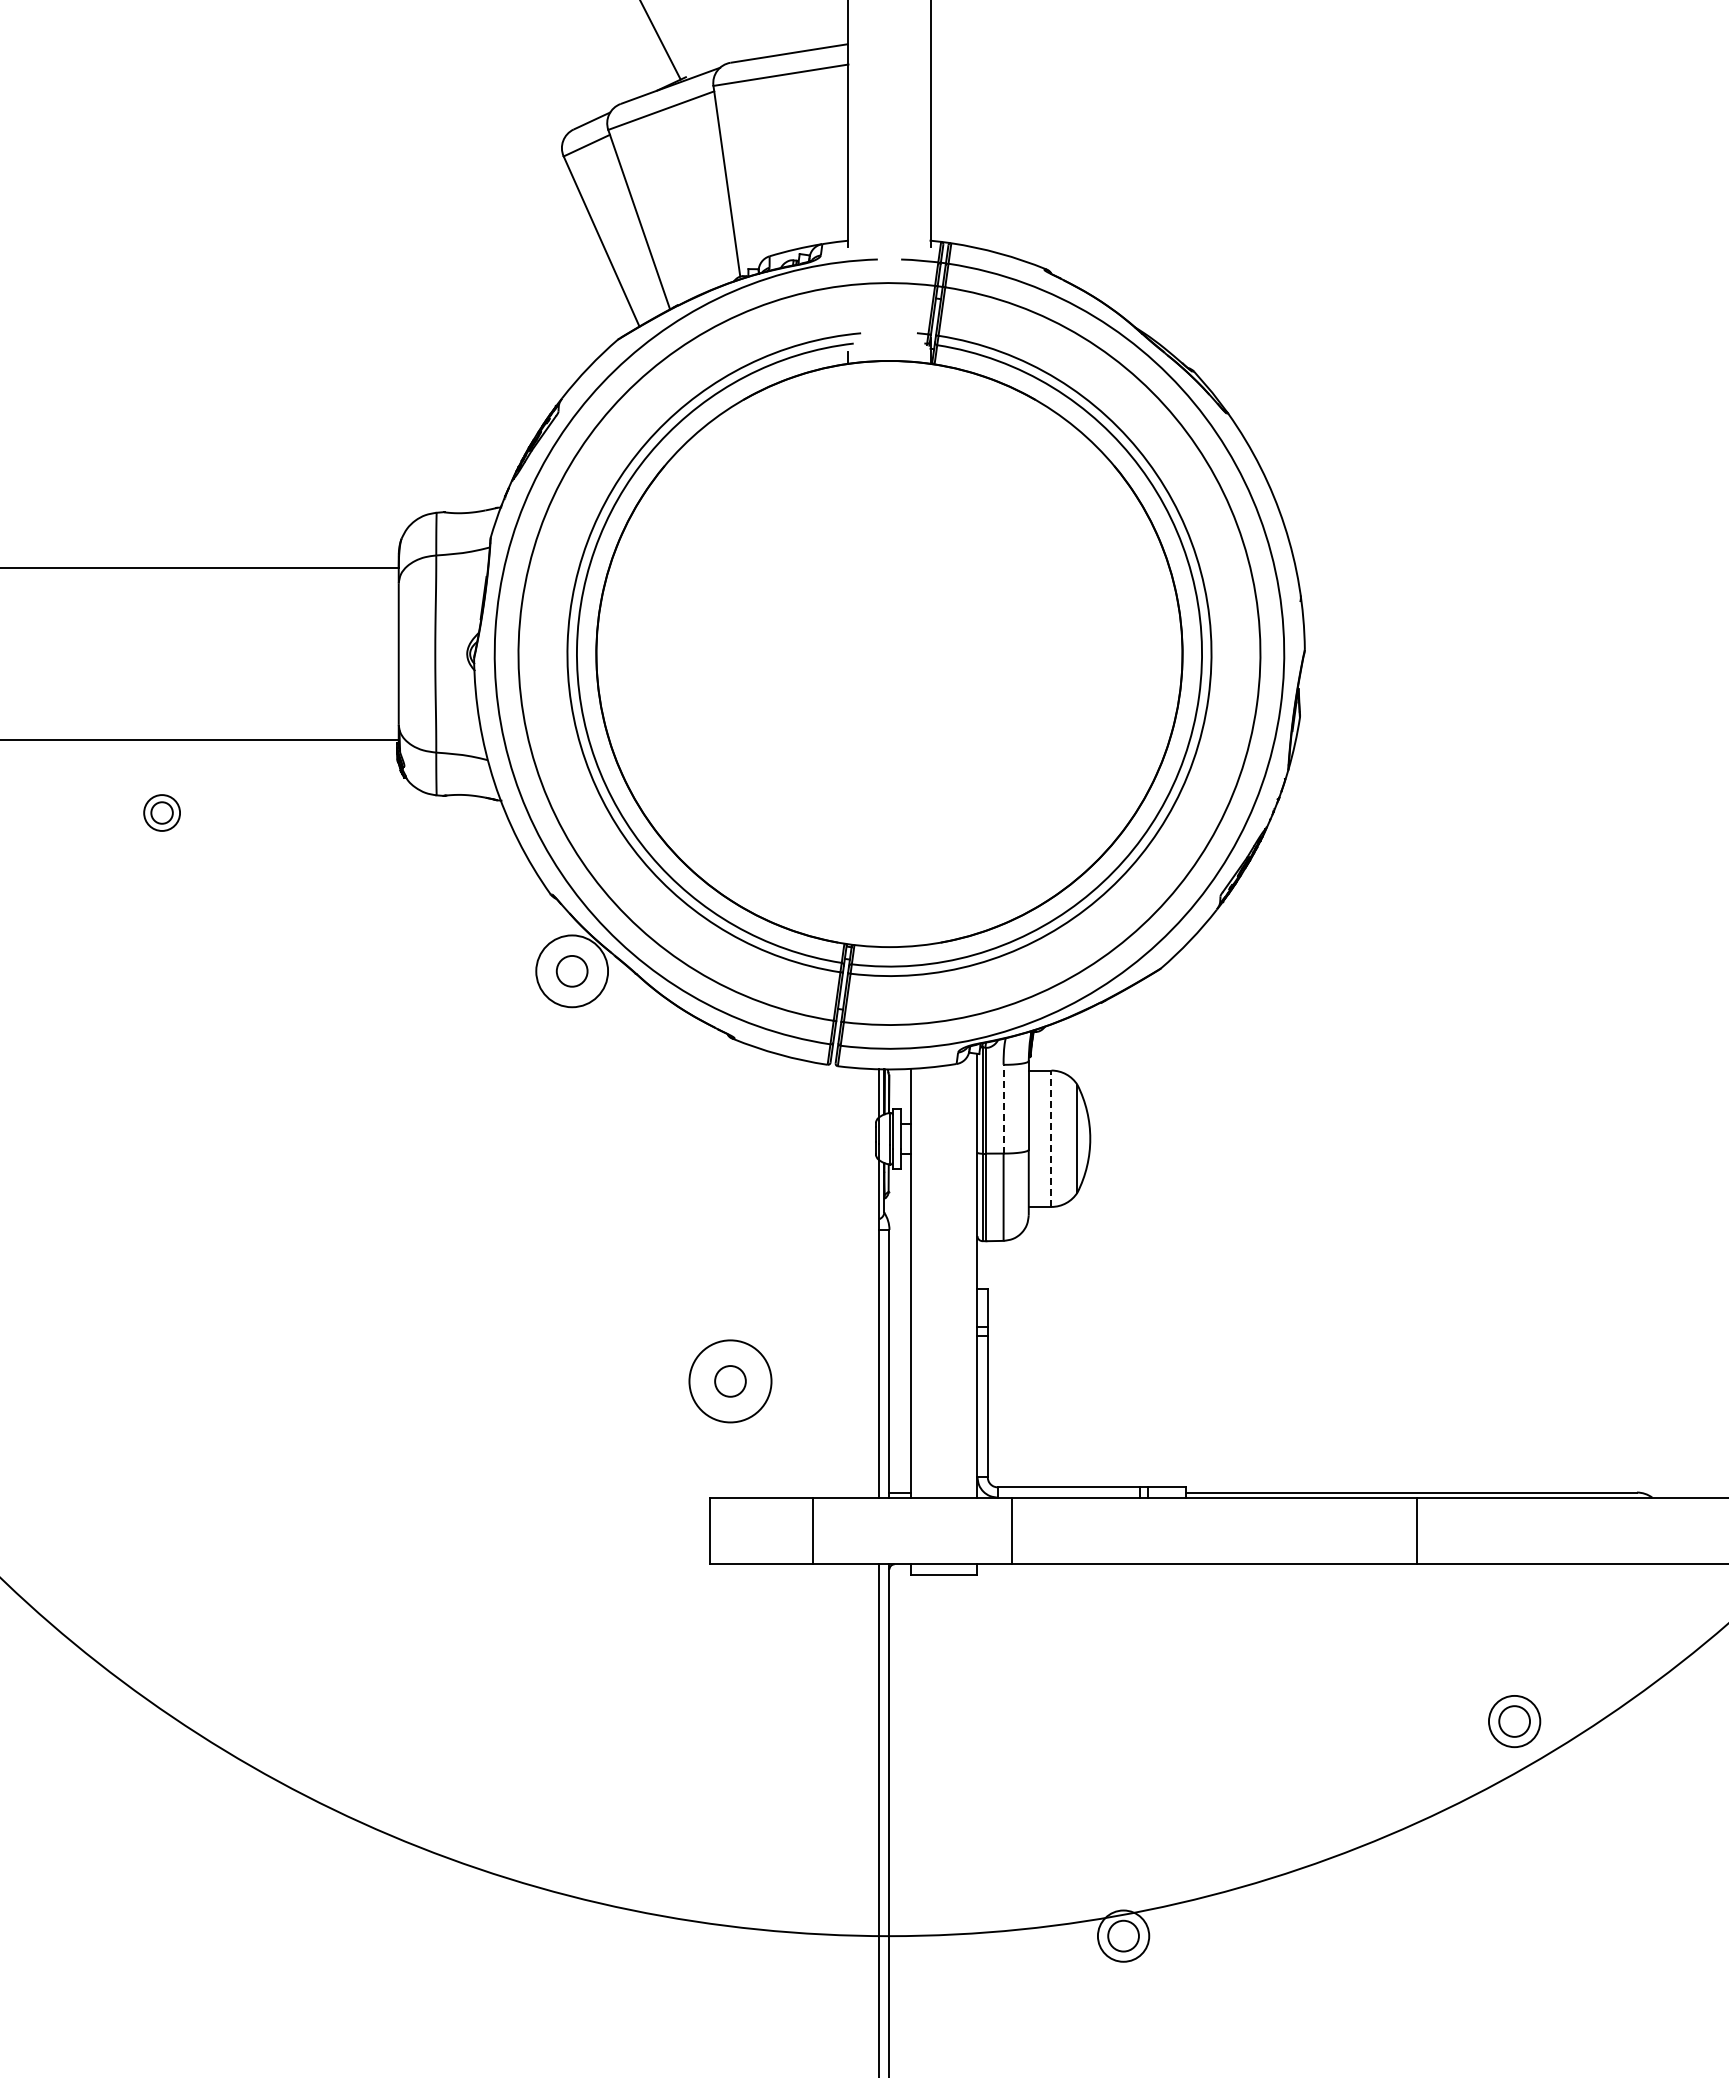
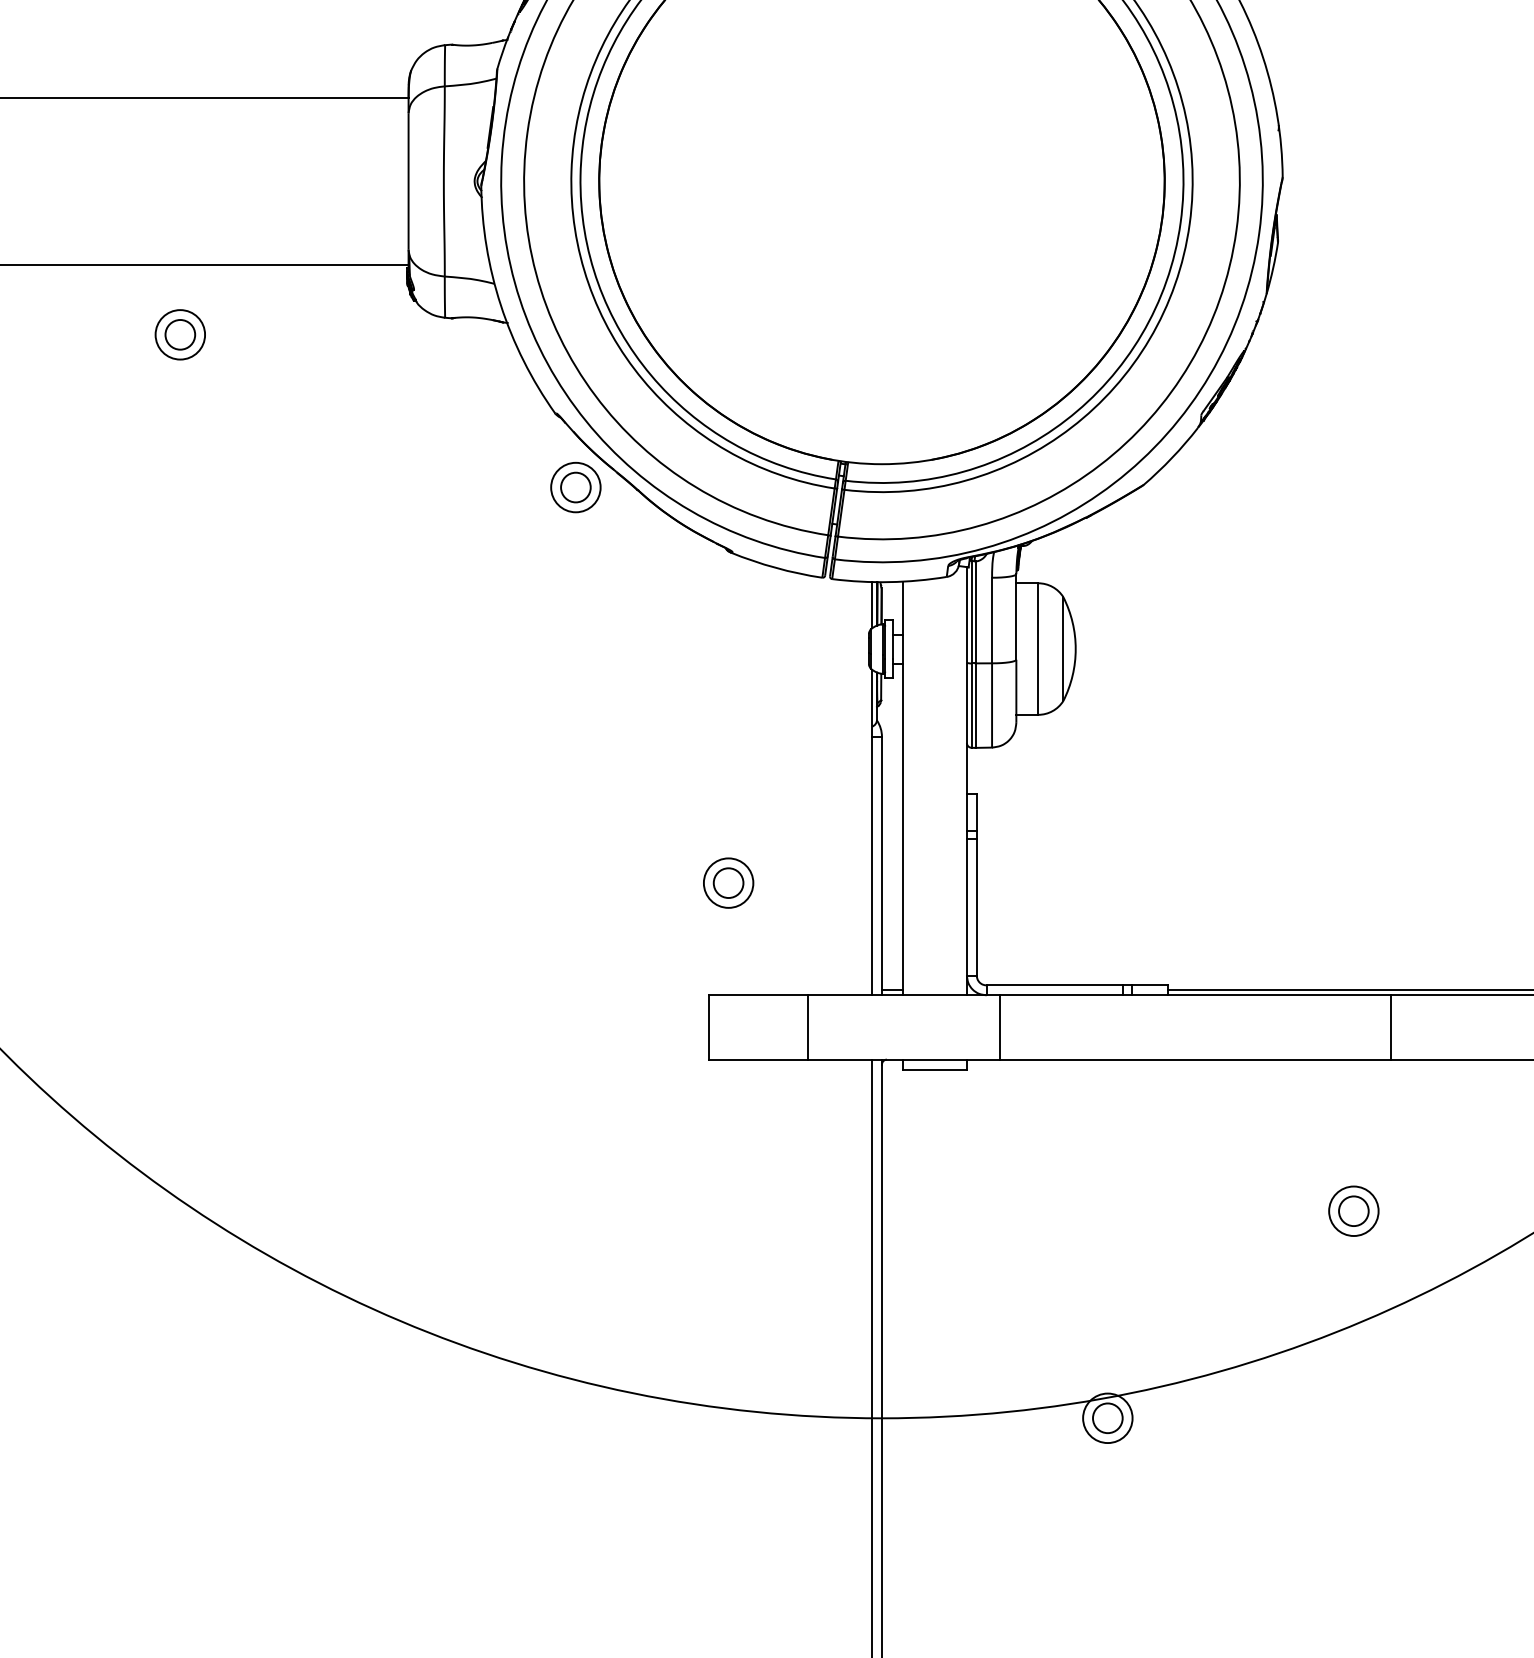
part: (161, 812) -> (179, 334), size x1.43
circle: (571, 970) -> (575, 486), size x0.71
line: (1003, 1108) -> (991, 619), dashed -> solid
line: (1051, 1138) -> (1038, 648), dashed -> solid
circle: (730, 1381) -> (728, 883), size x0.62
part: (1514, 1721) -> (1353, 1211), moved

